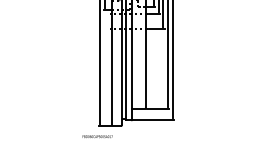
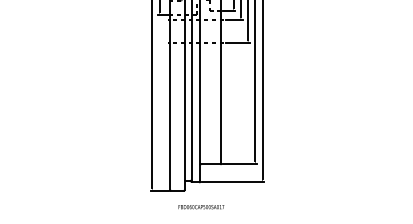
text: (97, 136) -> (201, 206), moved

